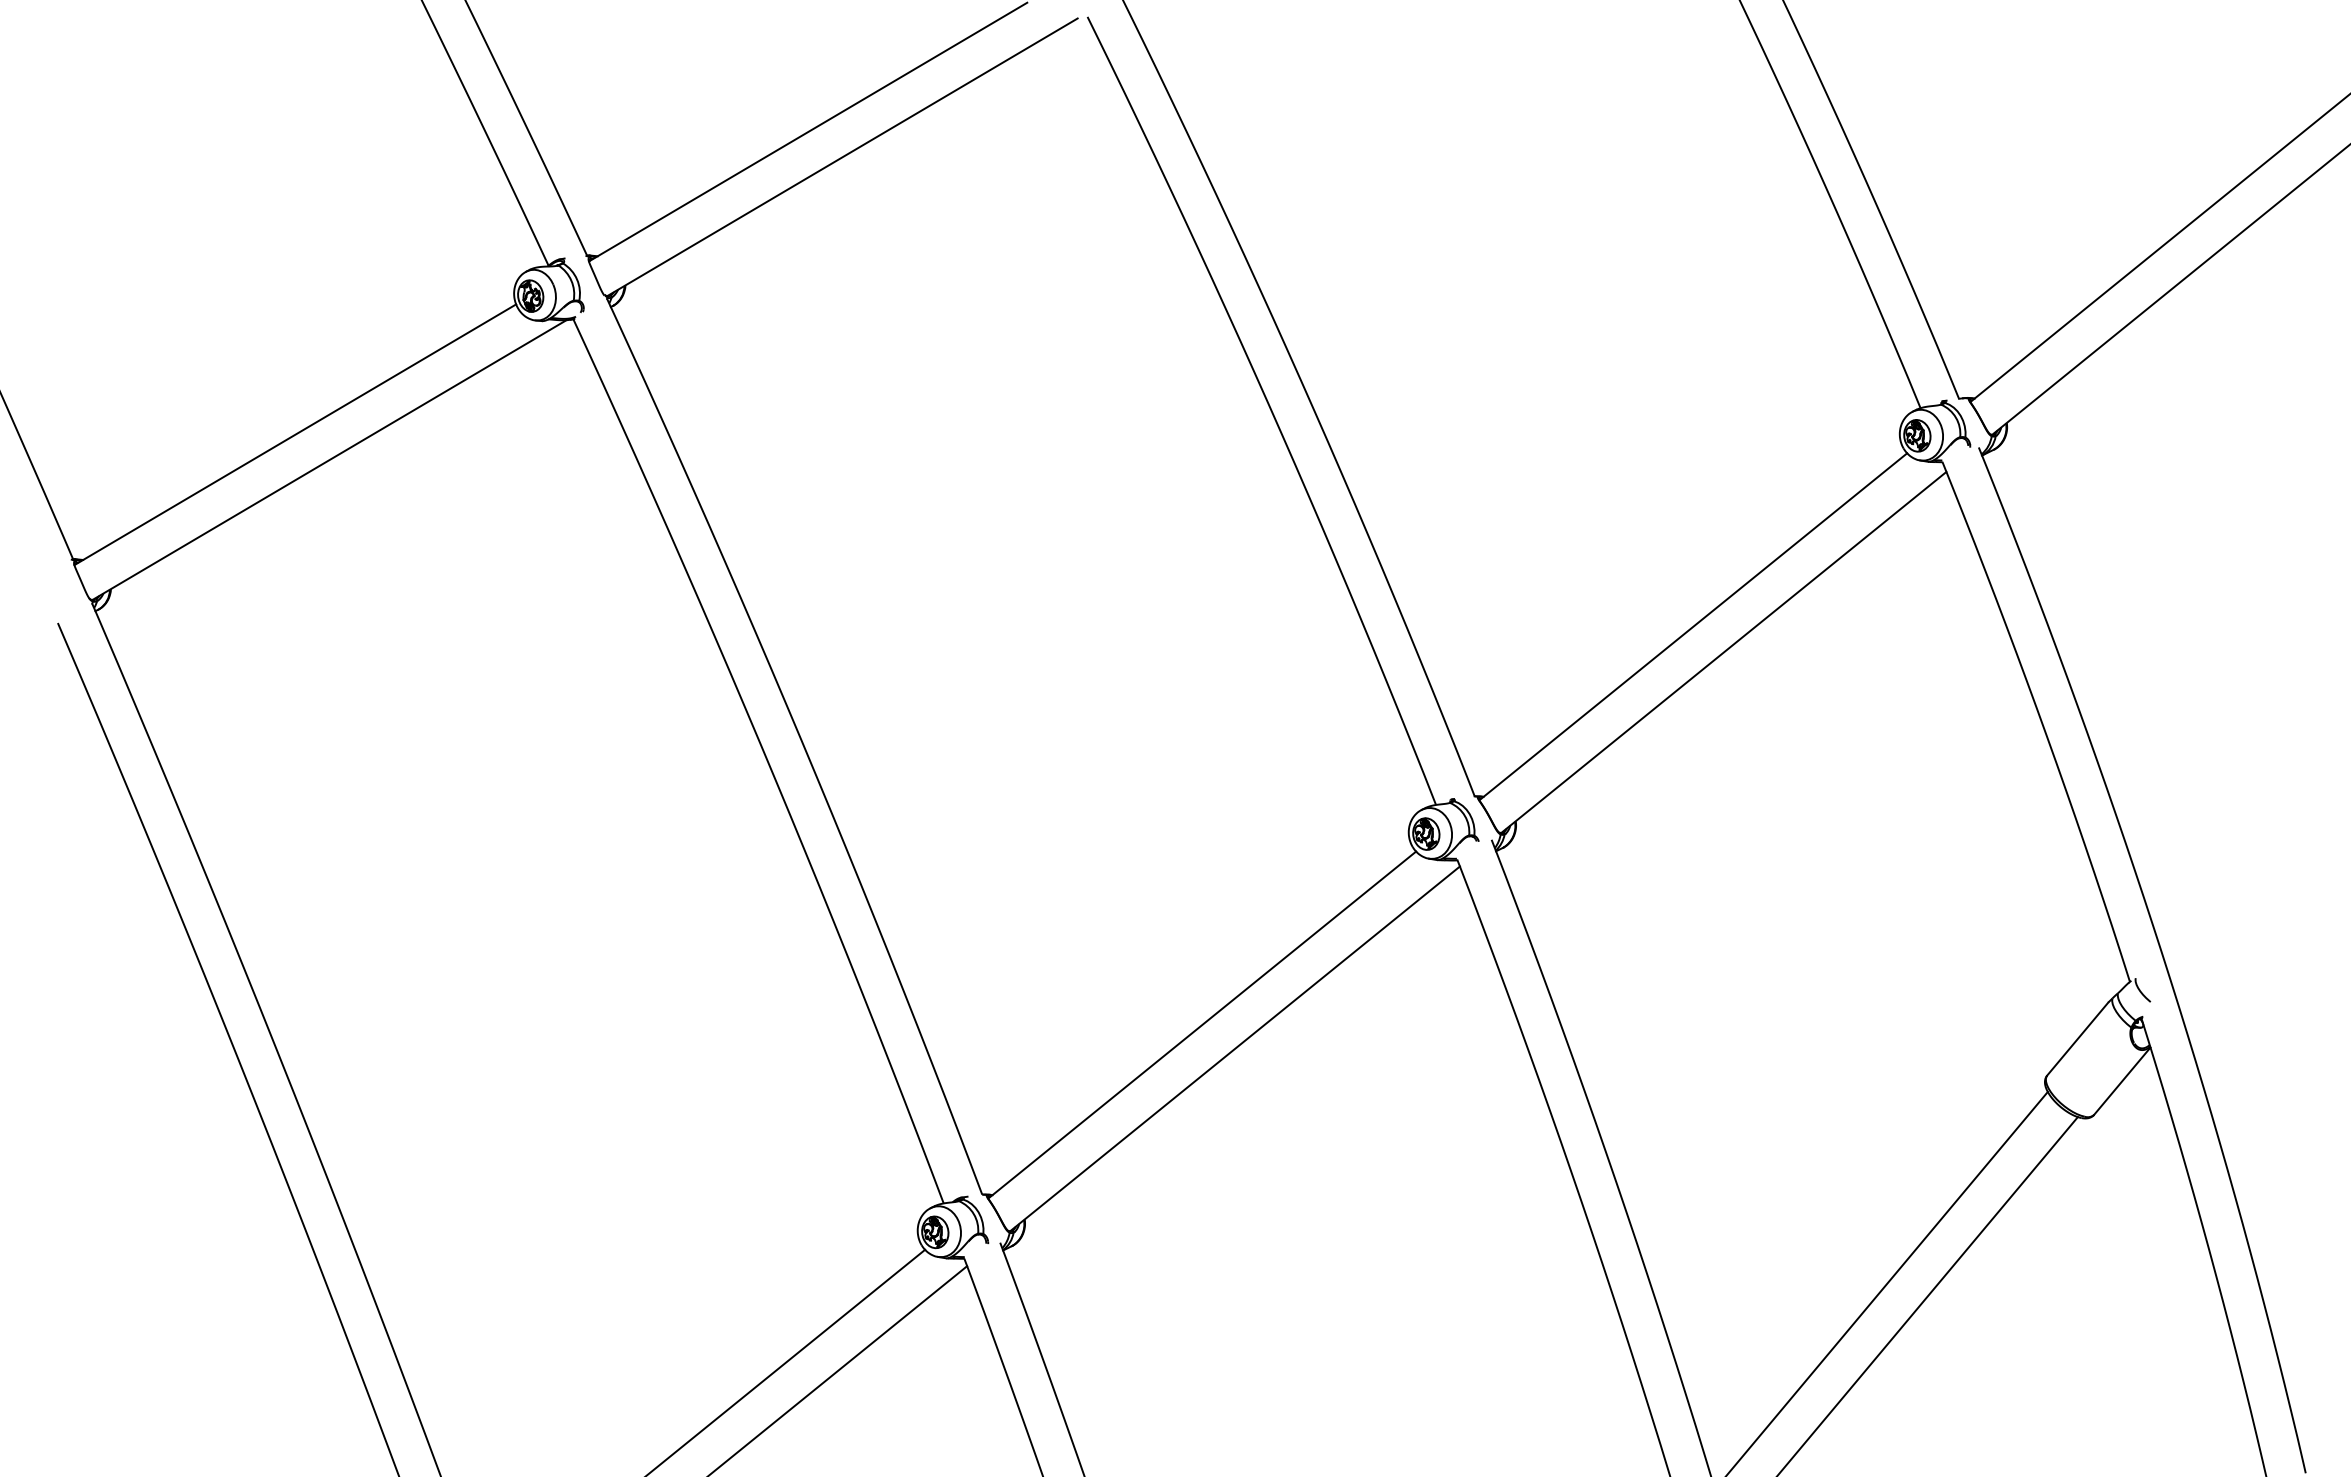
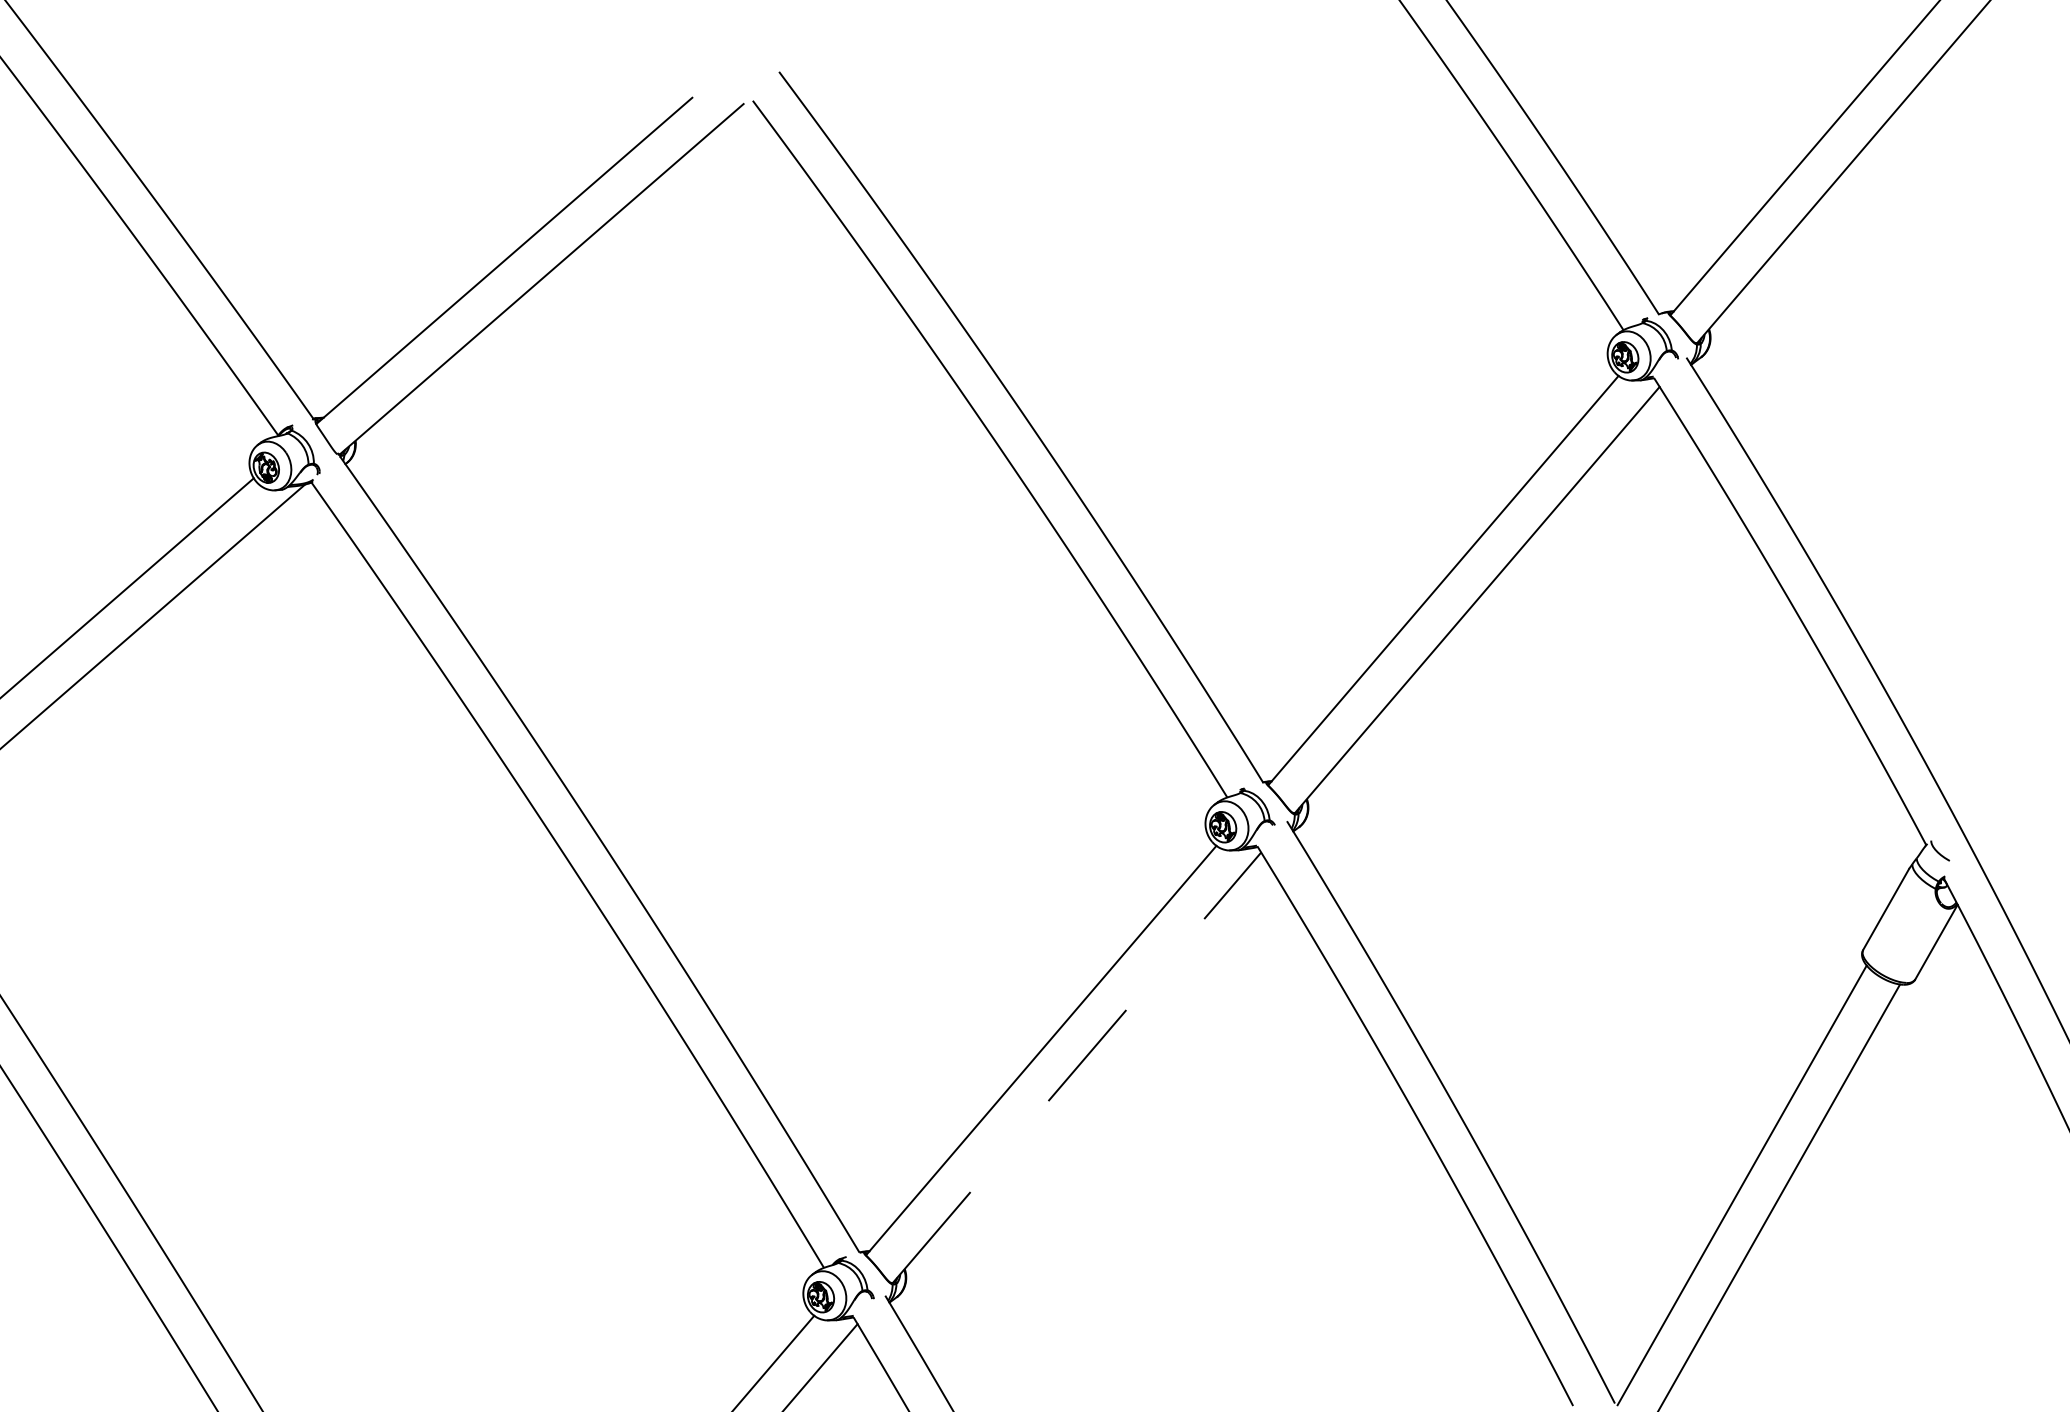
line: (1234, 1048) -> (1076, 1067), solid -> dashed

